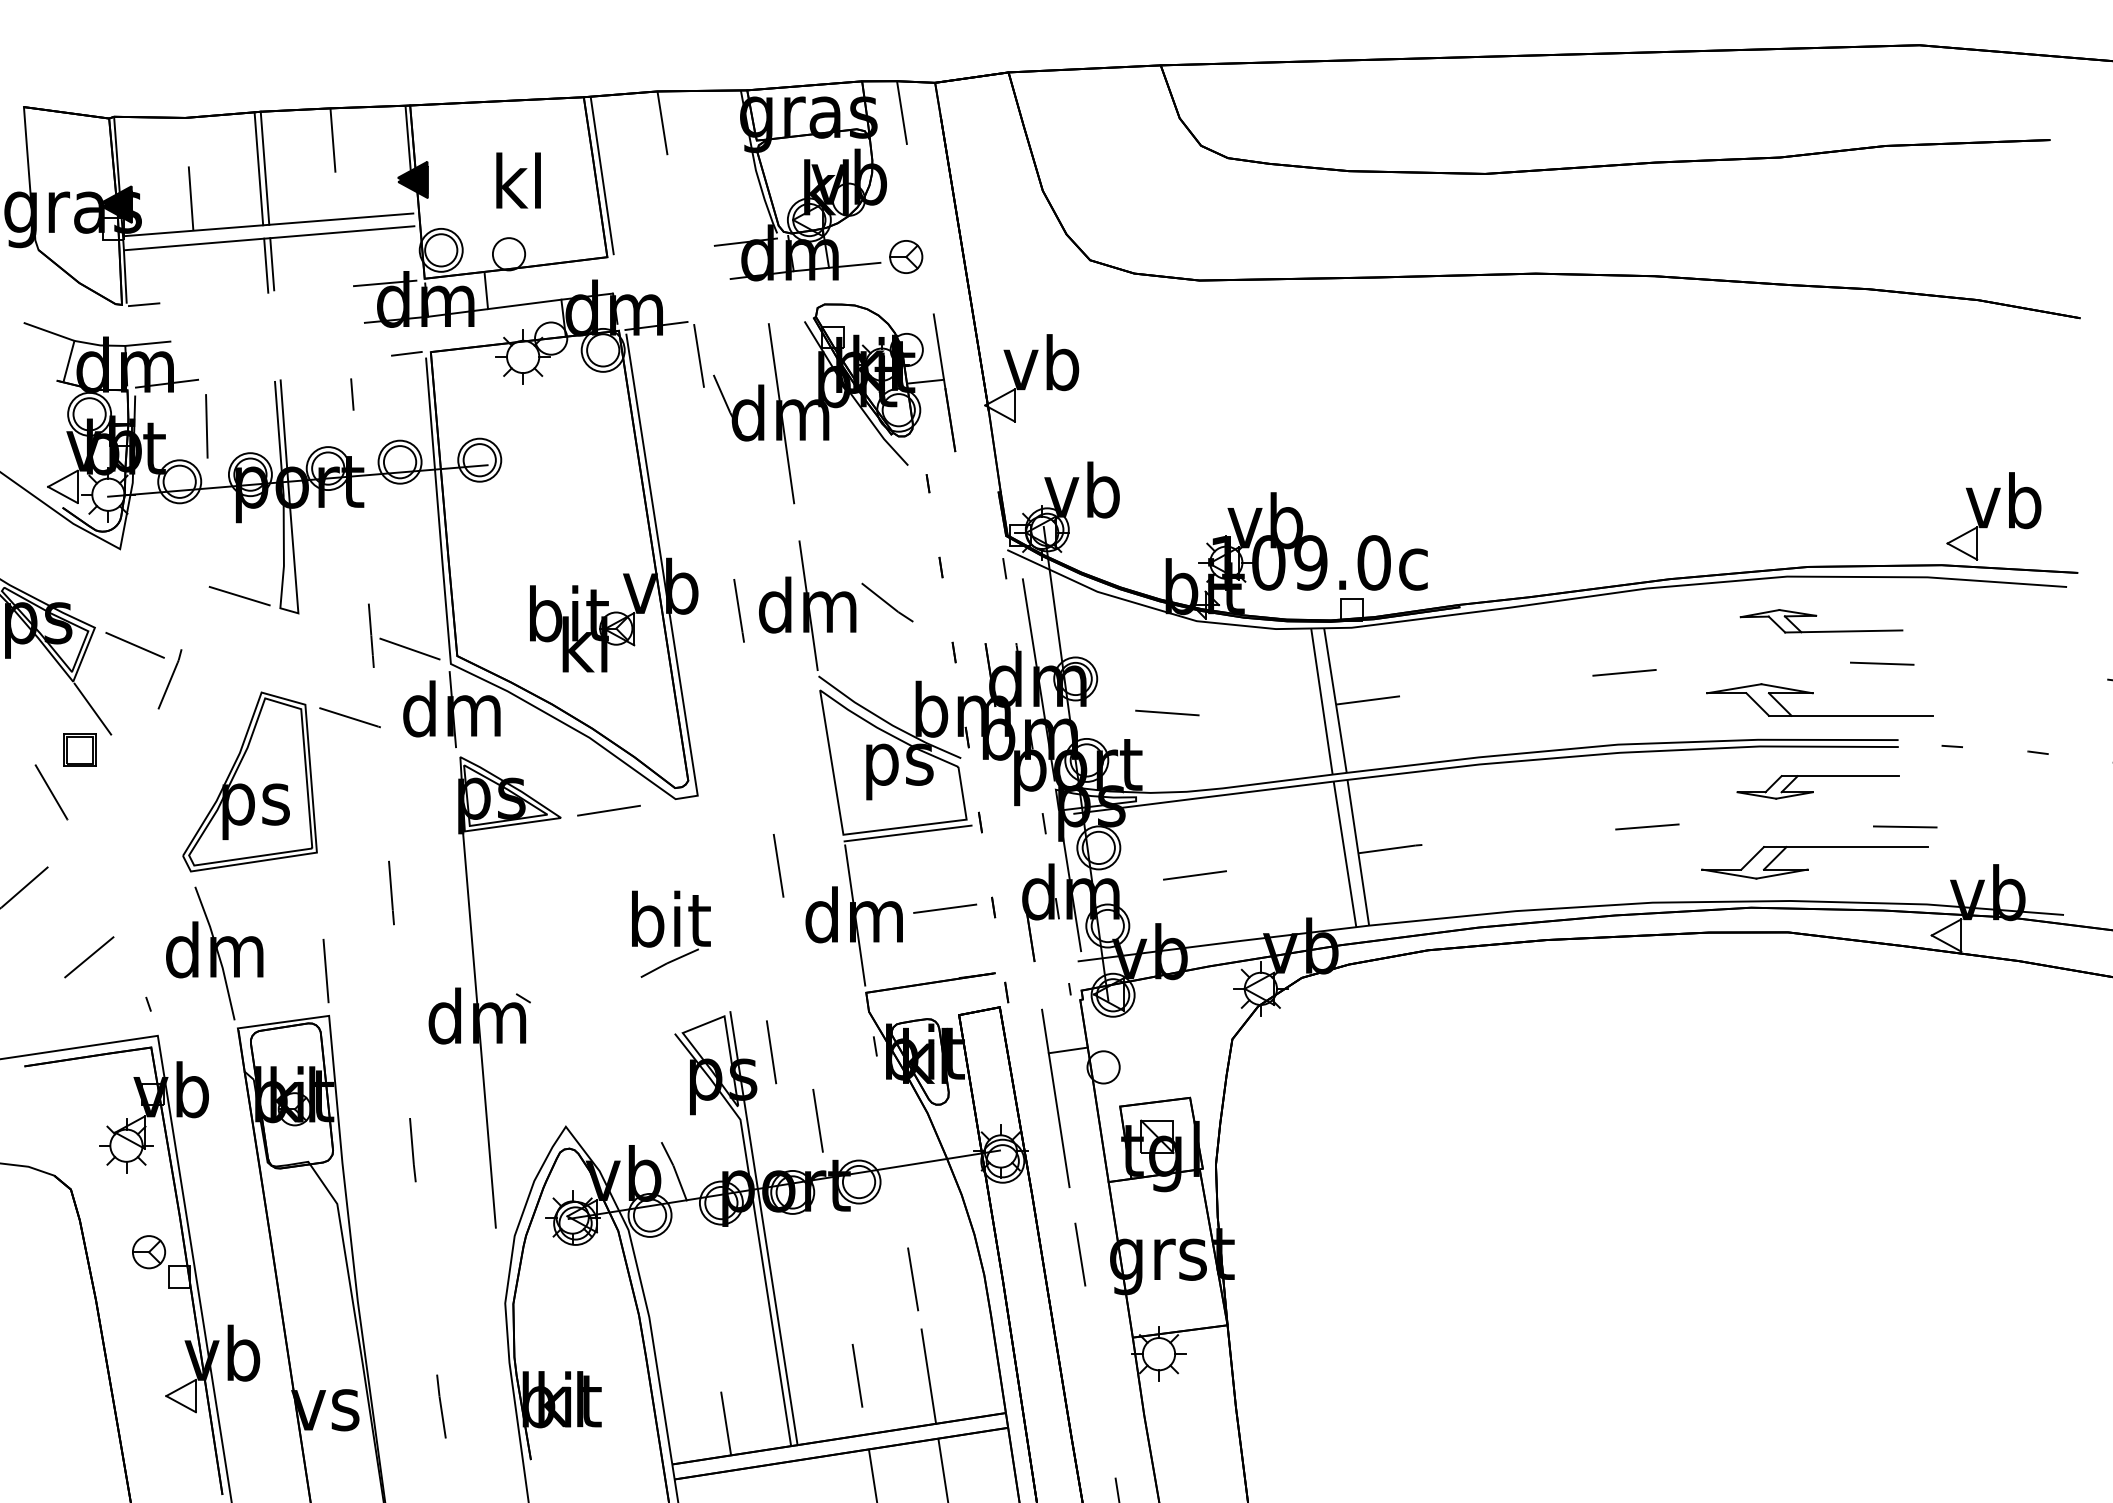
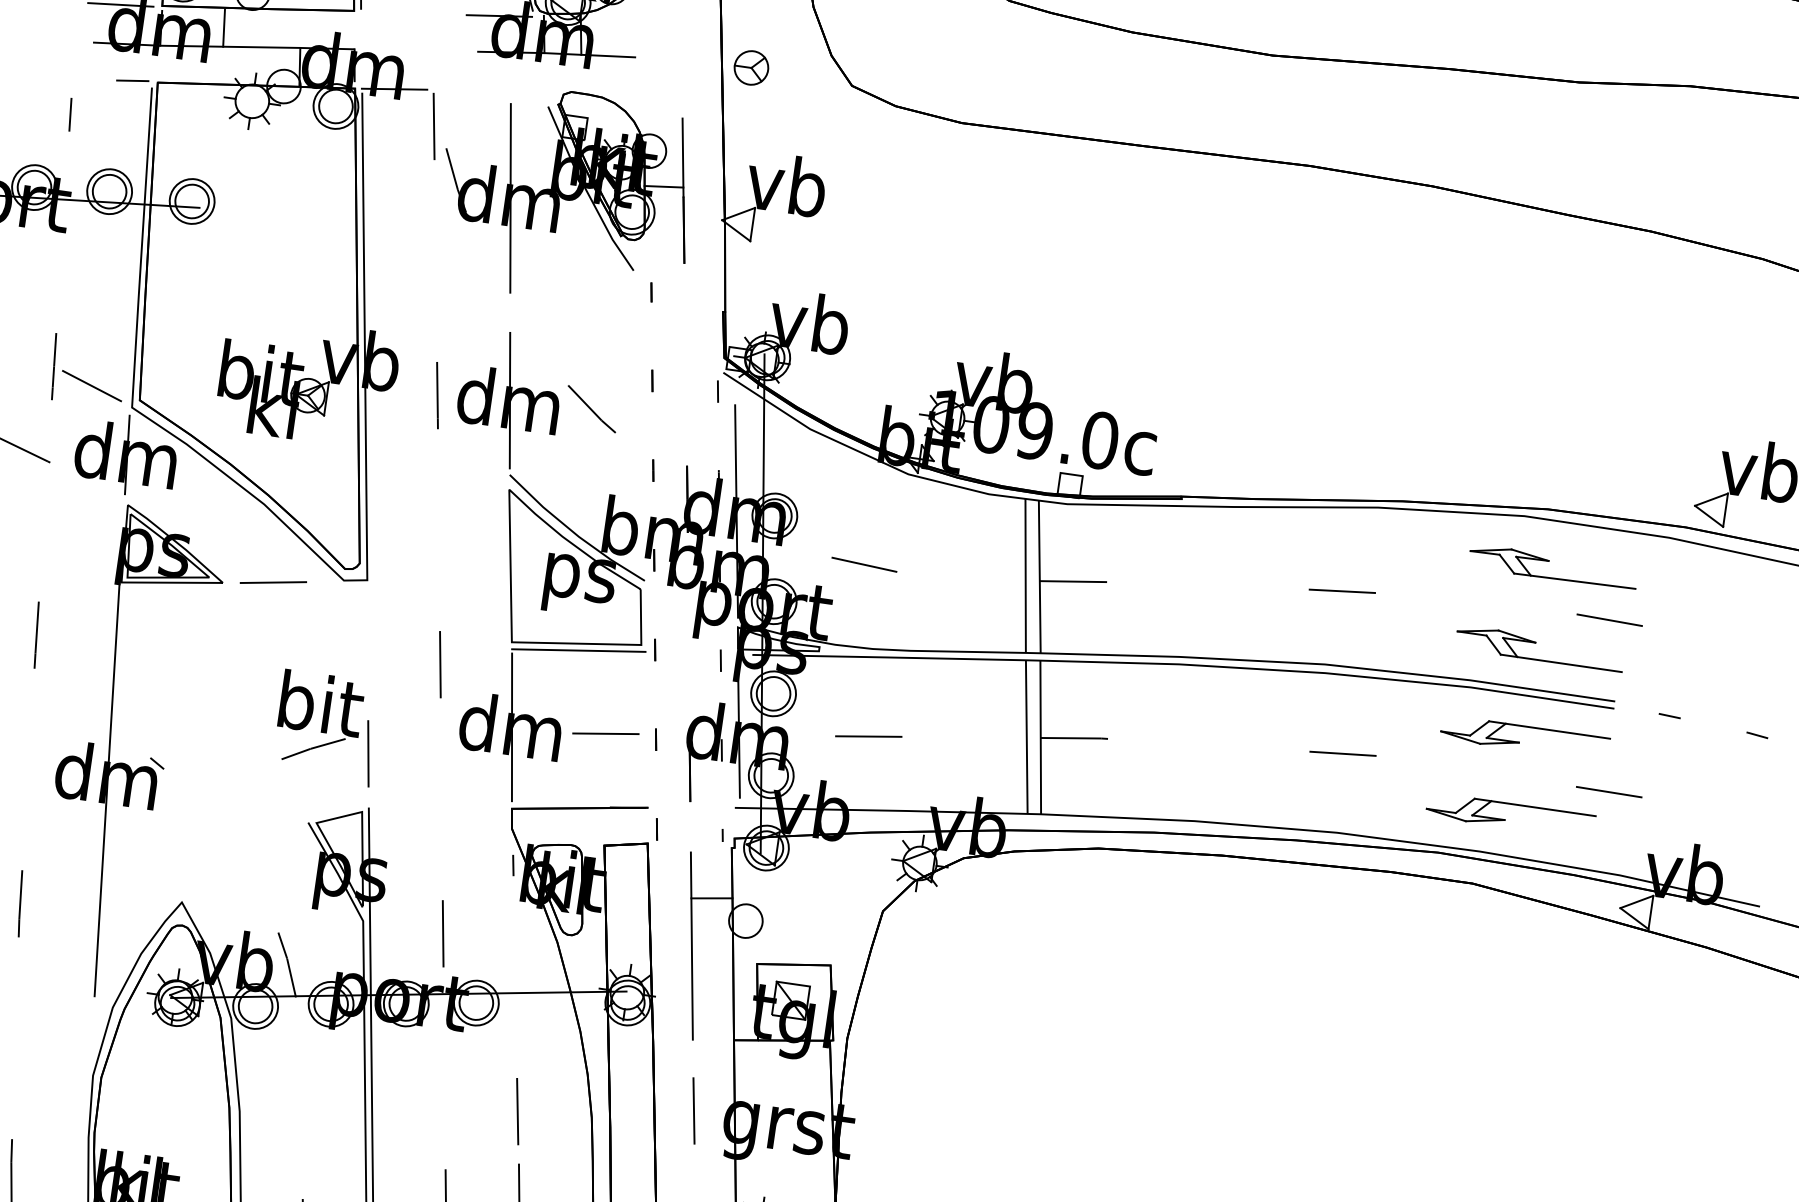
part: (906, 256) -> (751, 67), moved
part: (1819, 699) -> (1539, 647), size x0.71
part: (1814, 862) -> (1510, 815), size x0.71
line: (771, 1052) -> (368, 754), moved

